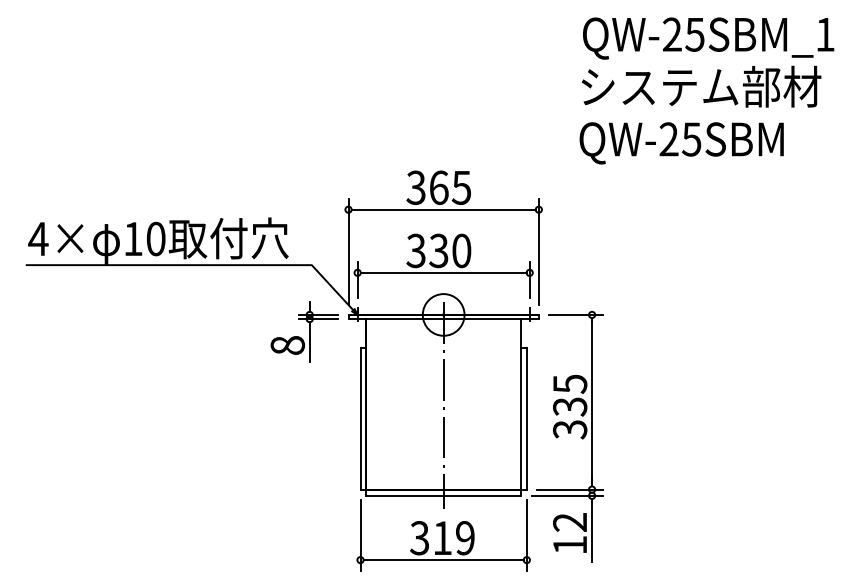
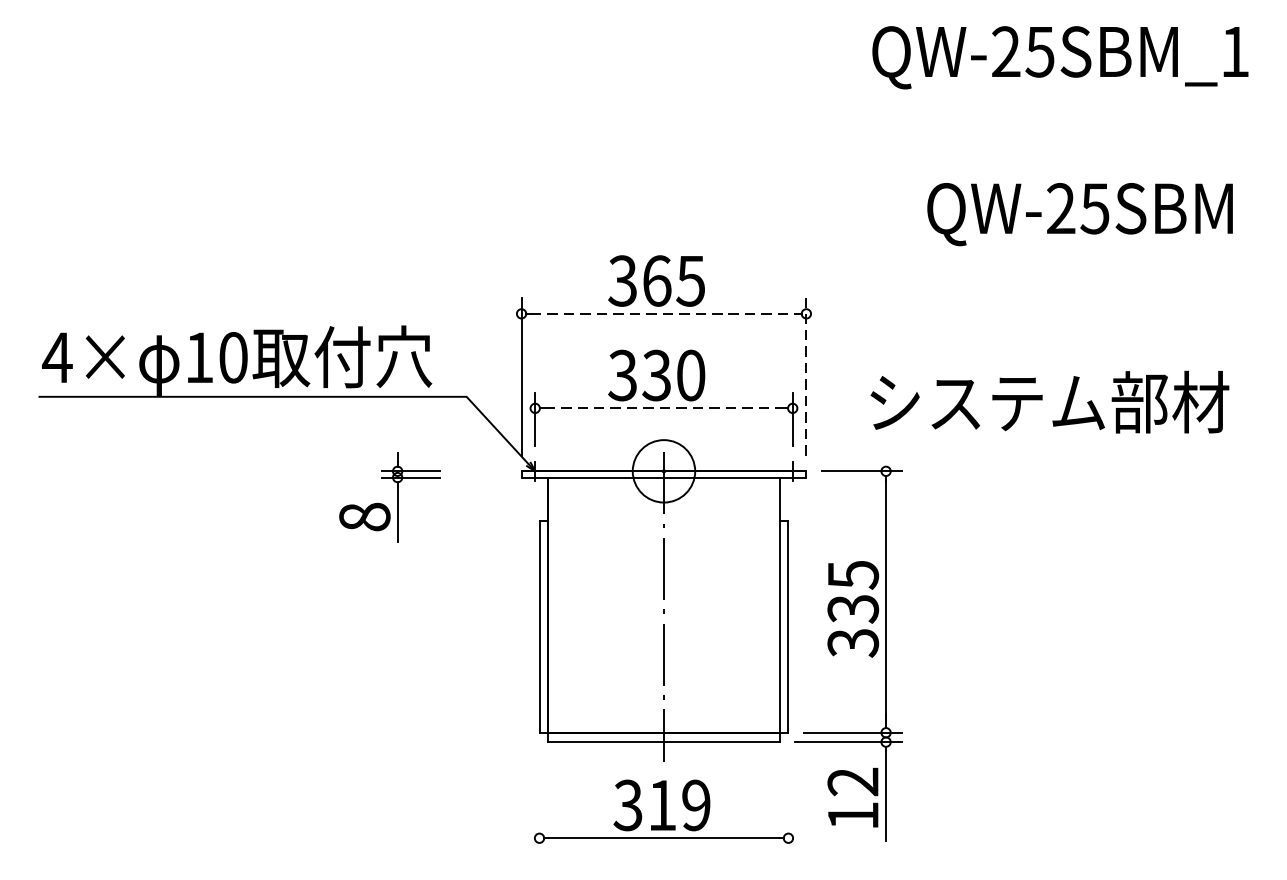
text: (701, 86) -> (1049, 401), moved
text: (681, 143) -> (1079, 214), moved
line: (443, 209) -> (663, 313), solid -> dashed
line: (538, 251) -> (805, 376), solid -> dashed
line: (443, 272) -> (663, 407), solid -> dashed
part: (304, 331) -> (389, 496), moved
line: (360, 535) -> (539, 801), removed
line: (526, 535) -> (787, 801), removed

